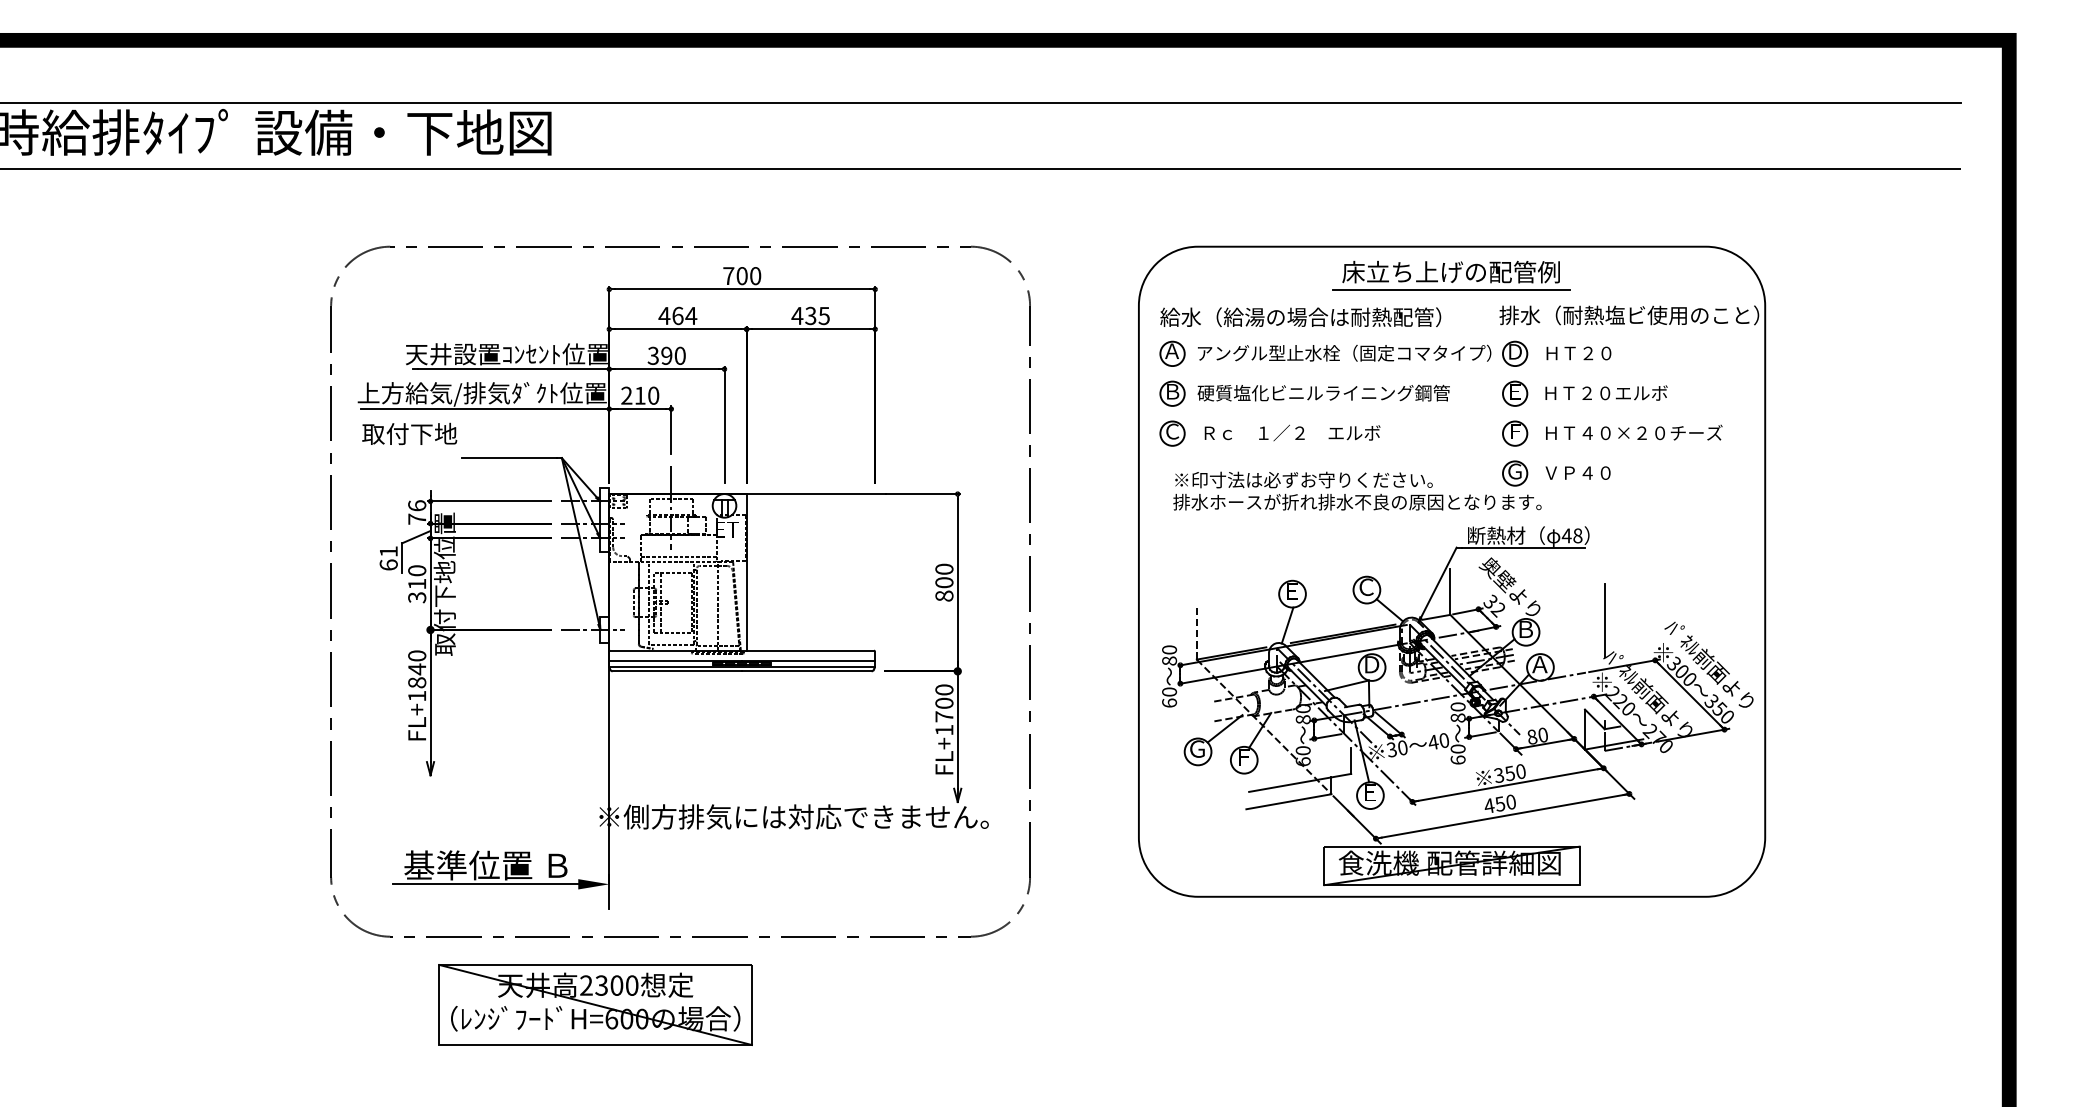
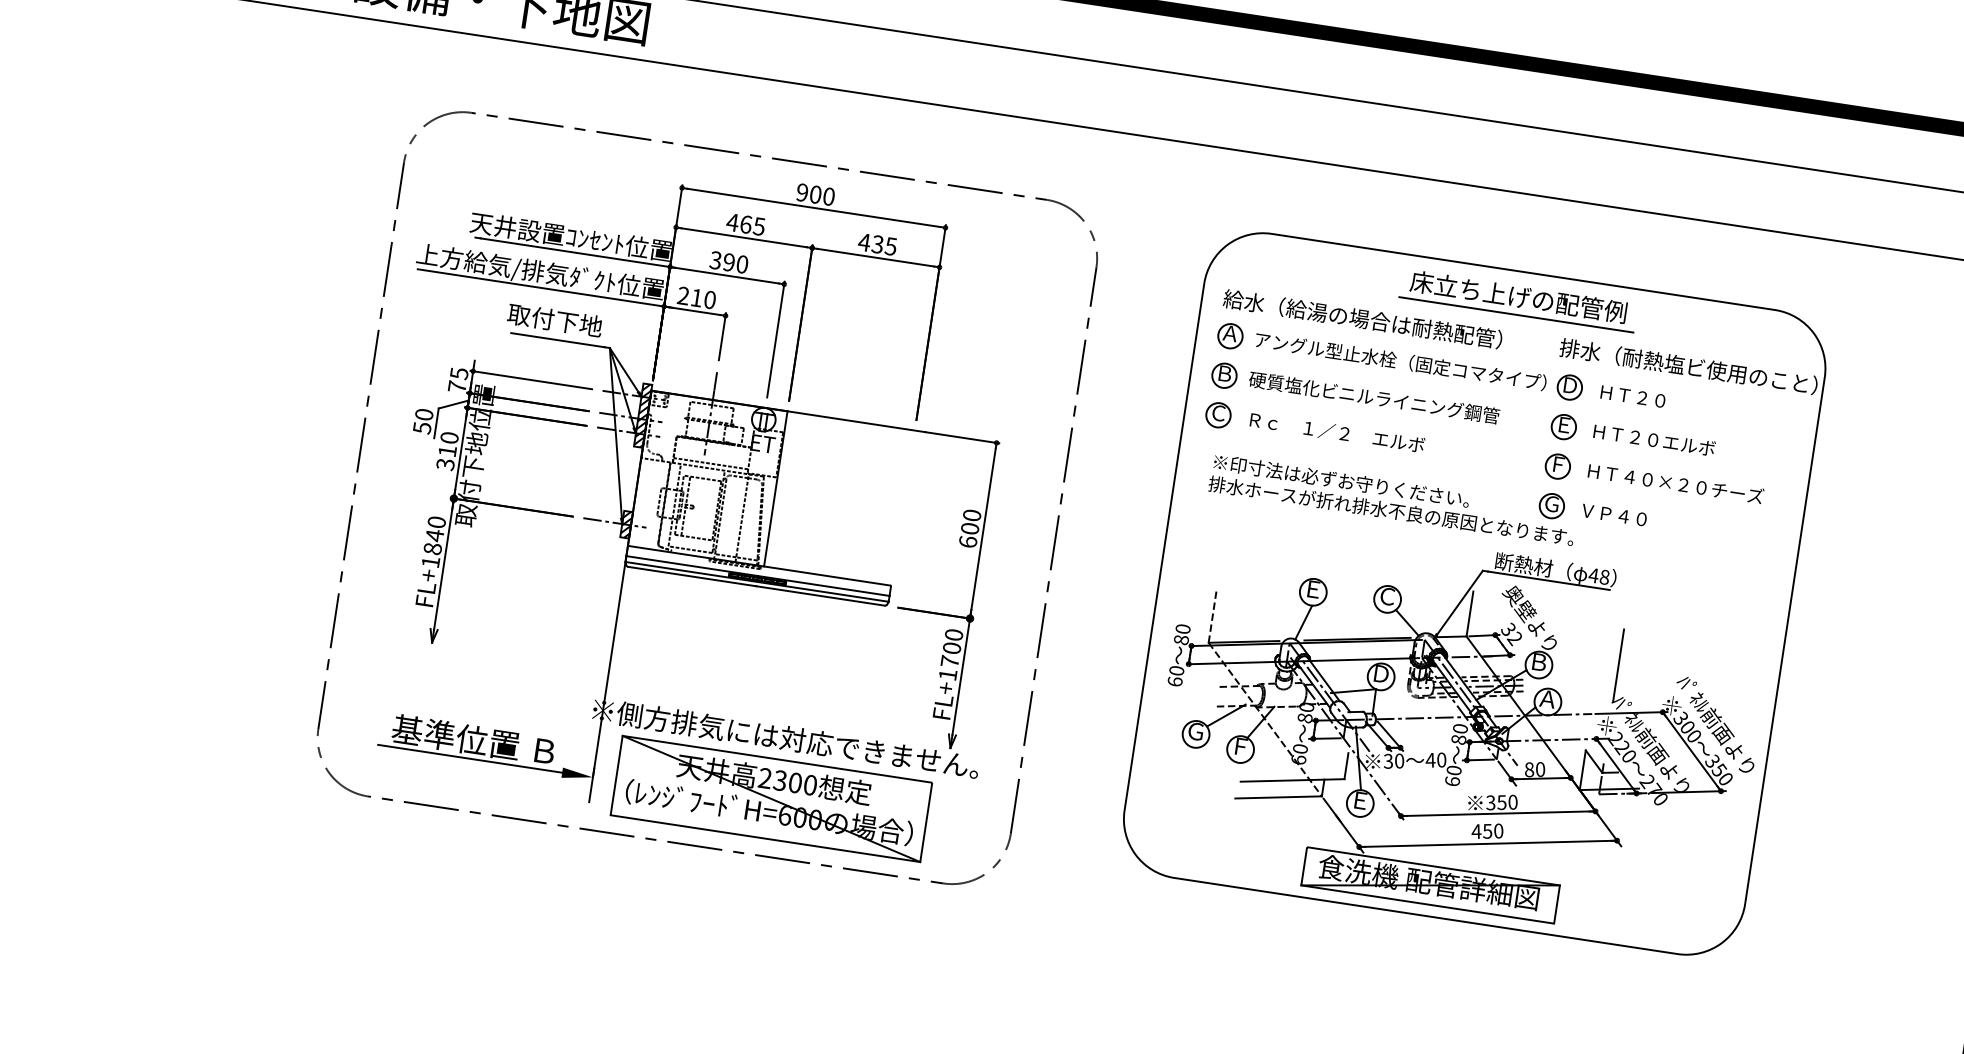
text: (728, 276) -> (802, 193), 700 -> 900
text: (691, 316) -> (759, 227), 464 -> 465
text: (409, 433) -> (554, 319), moved
text: (417, 505) -> (459, 373), 76 -> 75
hatch: (604, 519) -> (642, 415), added
text: (388, 558) -> (422, 421), 61 -> 50
text: (944, 595) -> (968, 541), 800 -> 600
hatch: (604, 629) -> (626, 524), added
part: (595, 1004) -> (771, 798), moved

